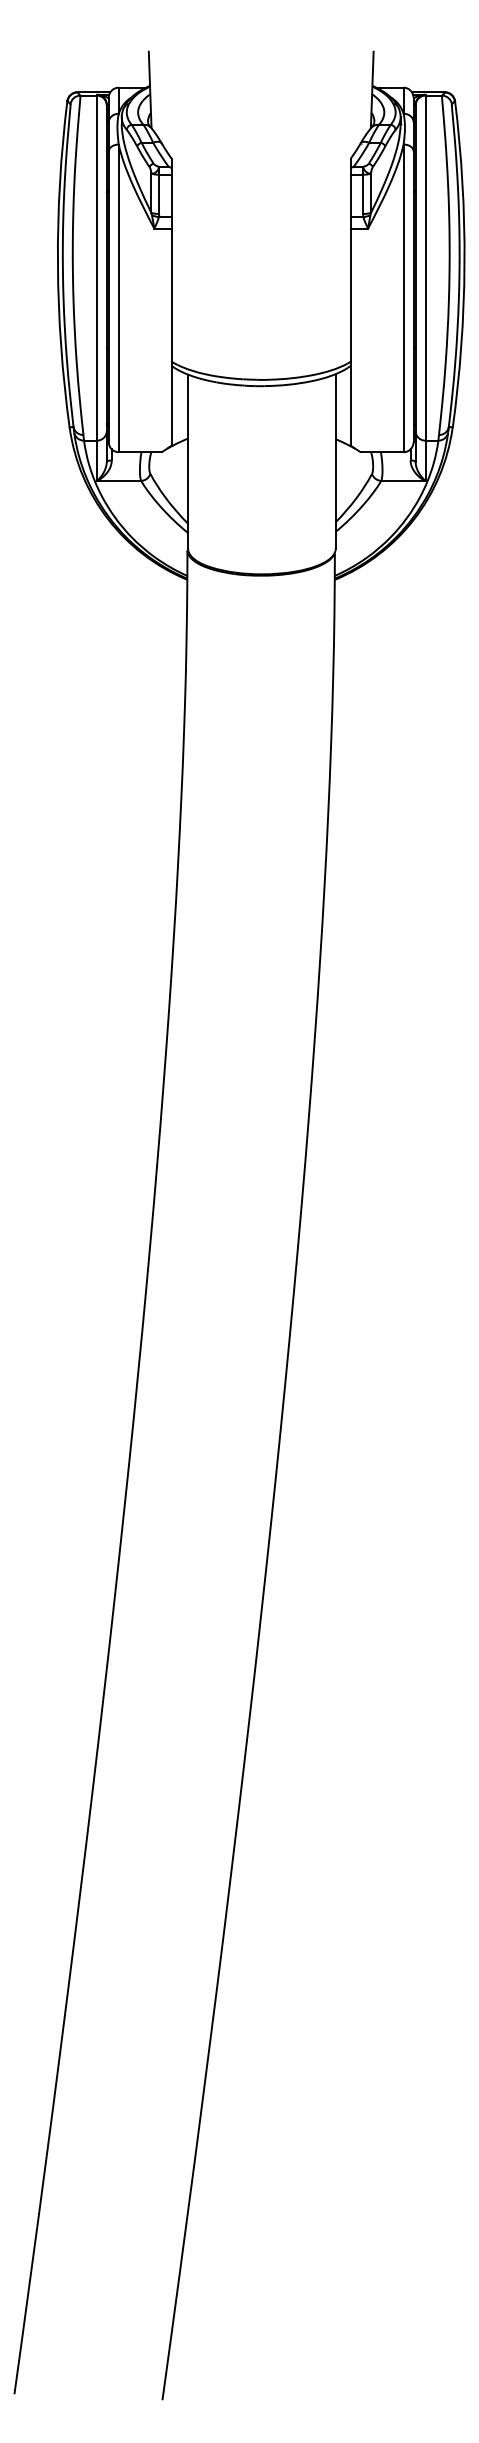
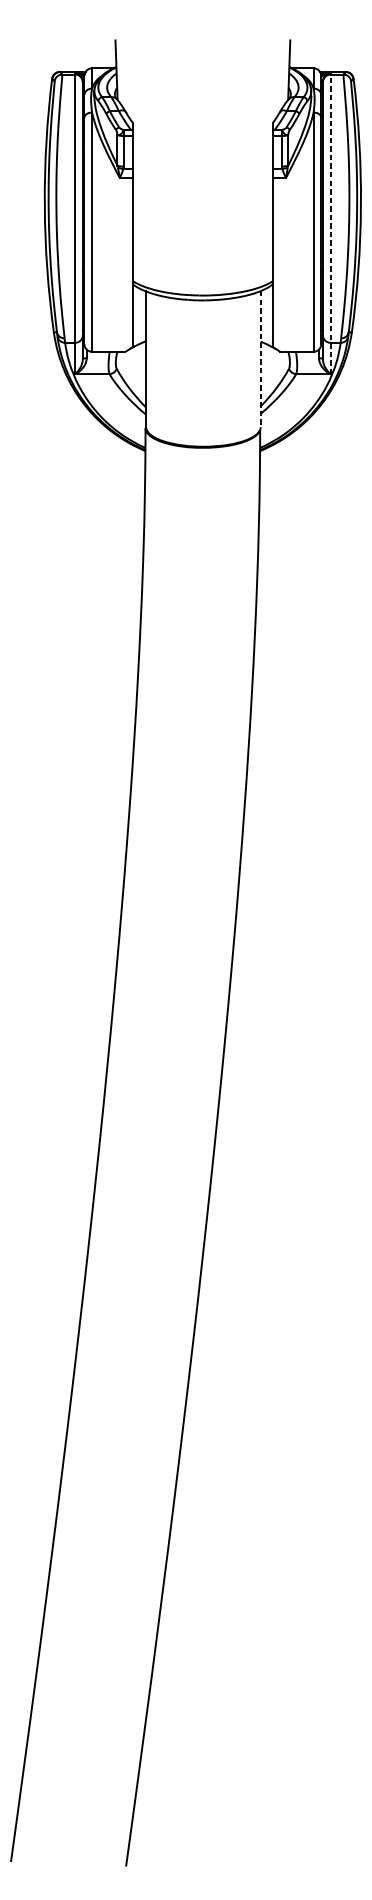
line: (425, 287) -> (330, 223), solid -> dashed
line: (335, 461) -> (260, 359), solid -> dashed

